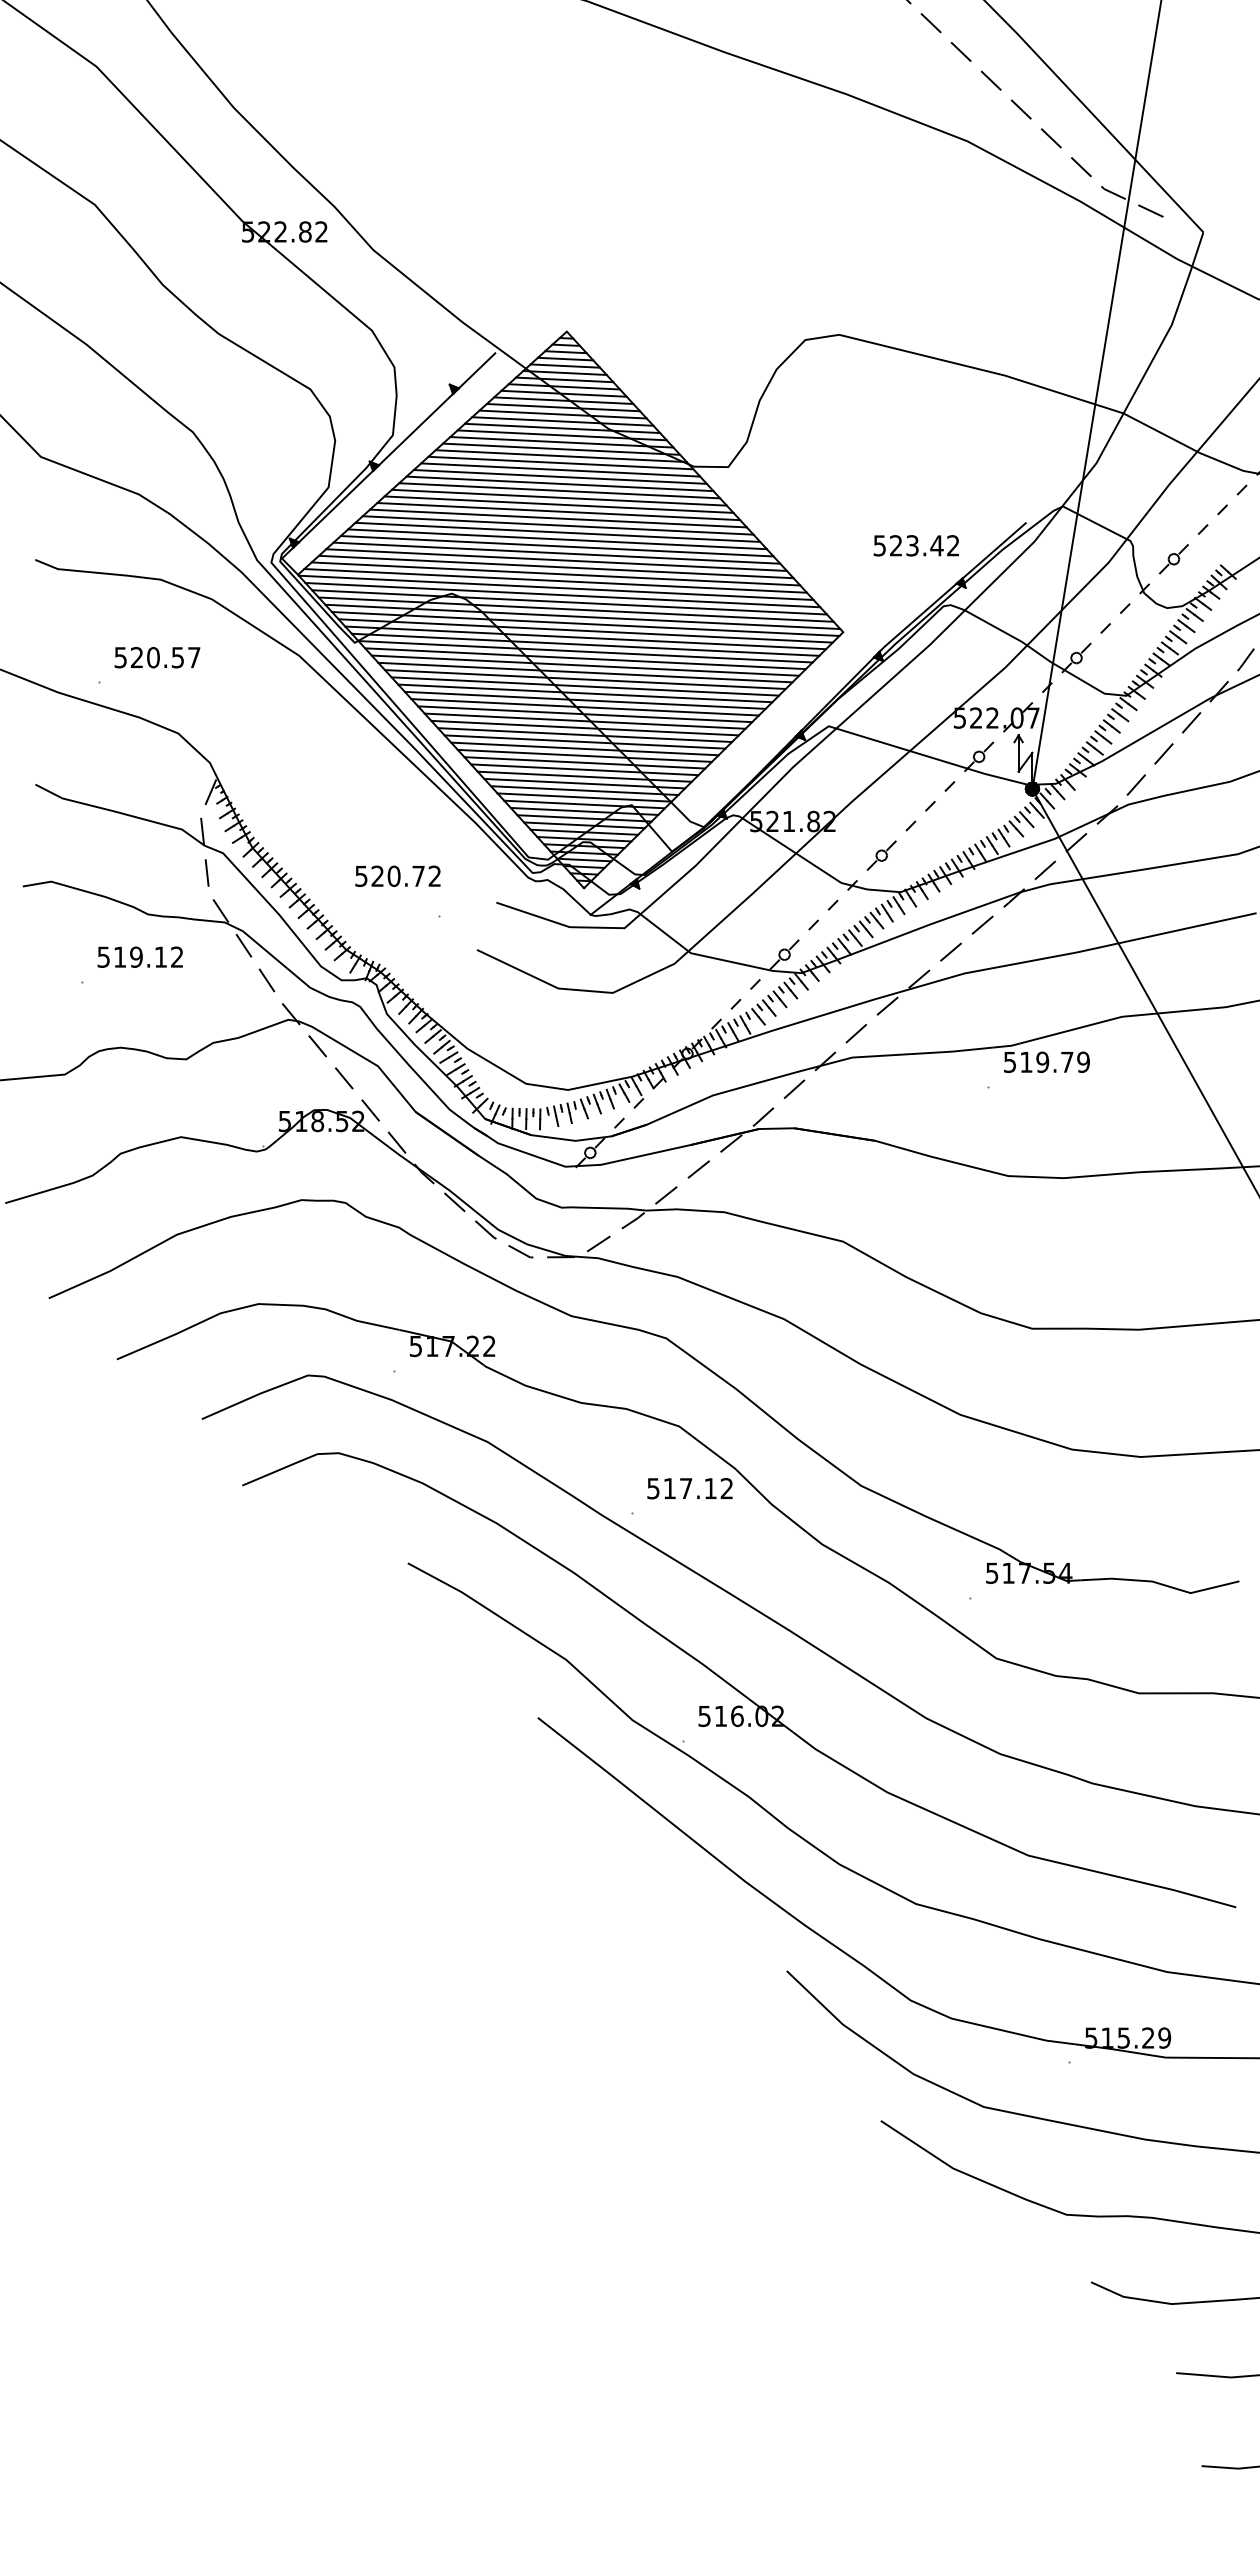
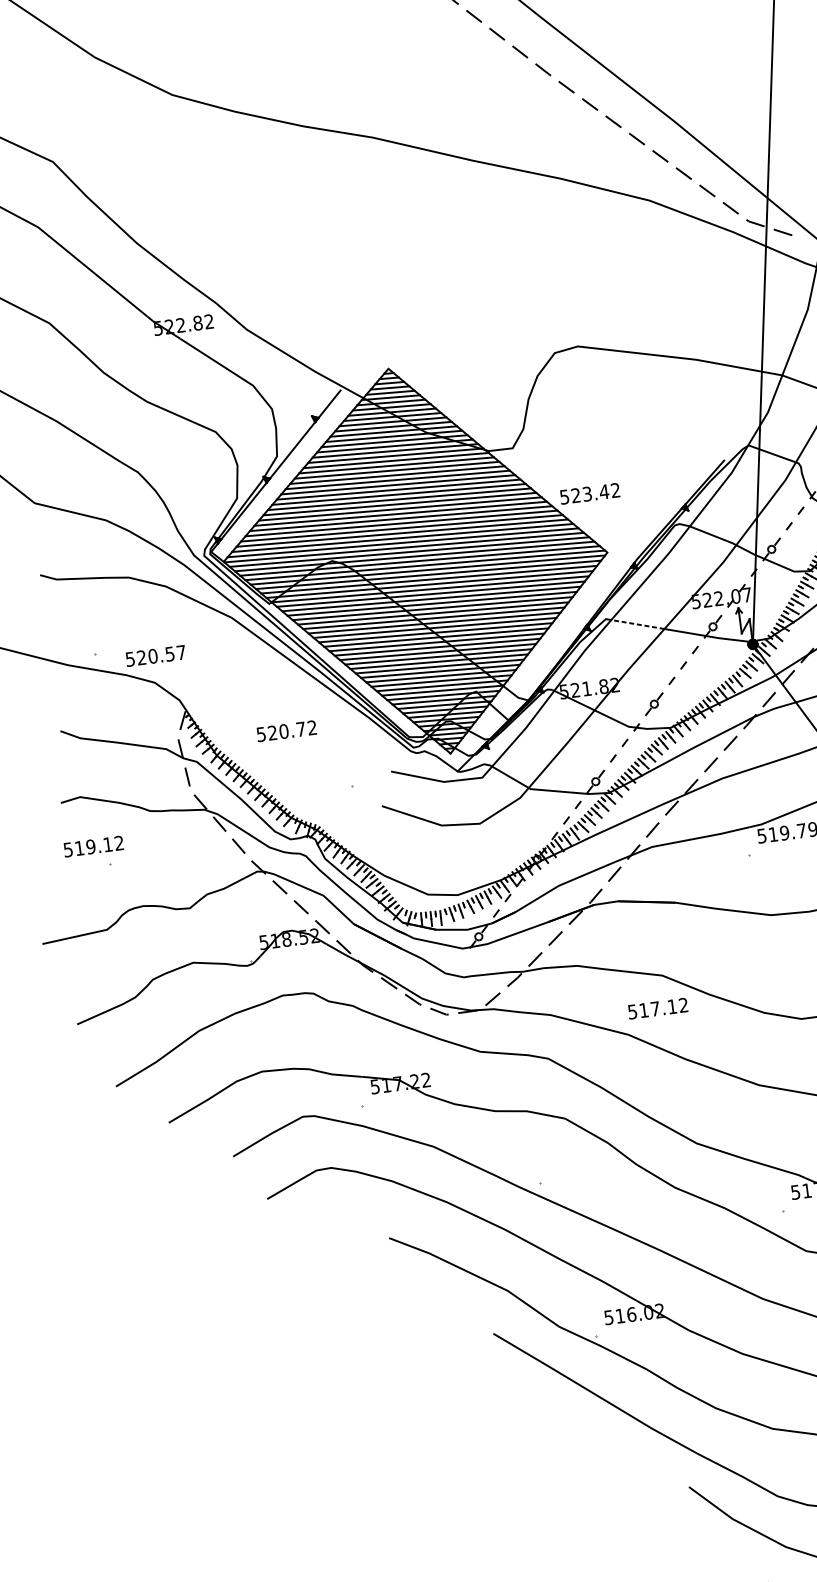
text: (915, 545) -> (589, 493), moved
text: (157, 657) -> (155, 655), moved
line: (872, 739) -> (637, 624), solid -> dashed
text: (397, 875) -> (286, 730), moved
text: (139, 956) -> (93, 846), moved
text: (689, 1488) -> (657, 1008), moved

